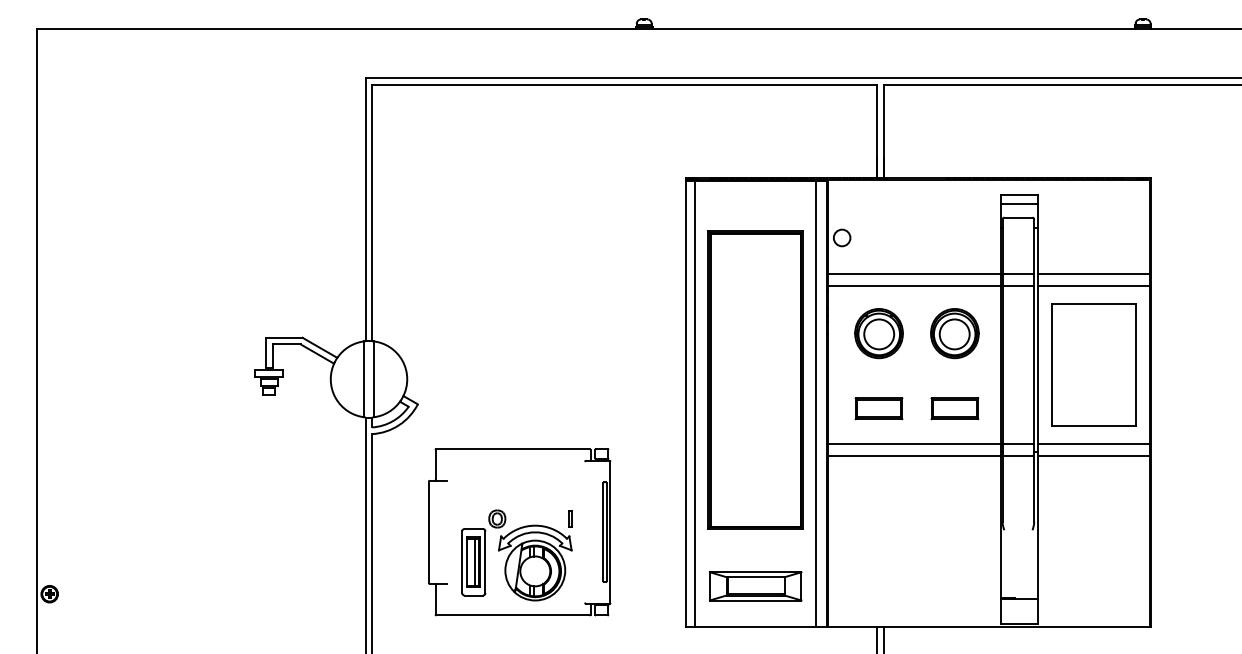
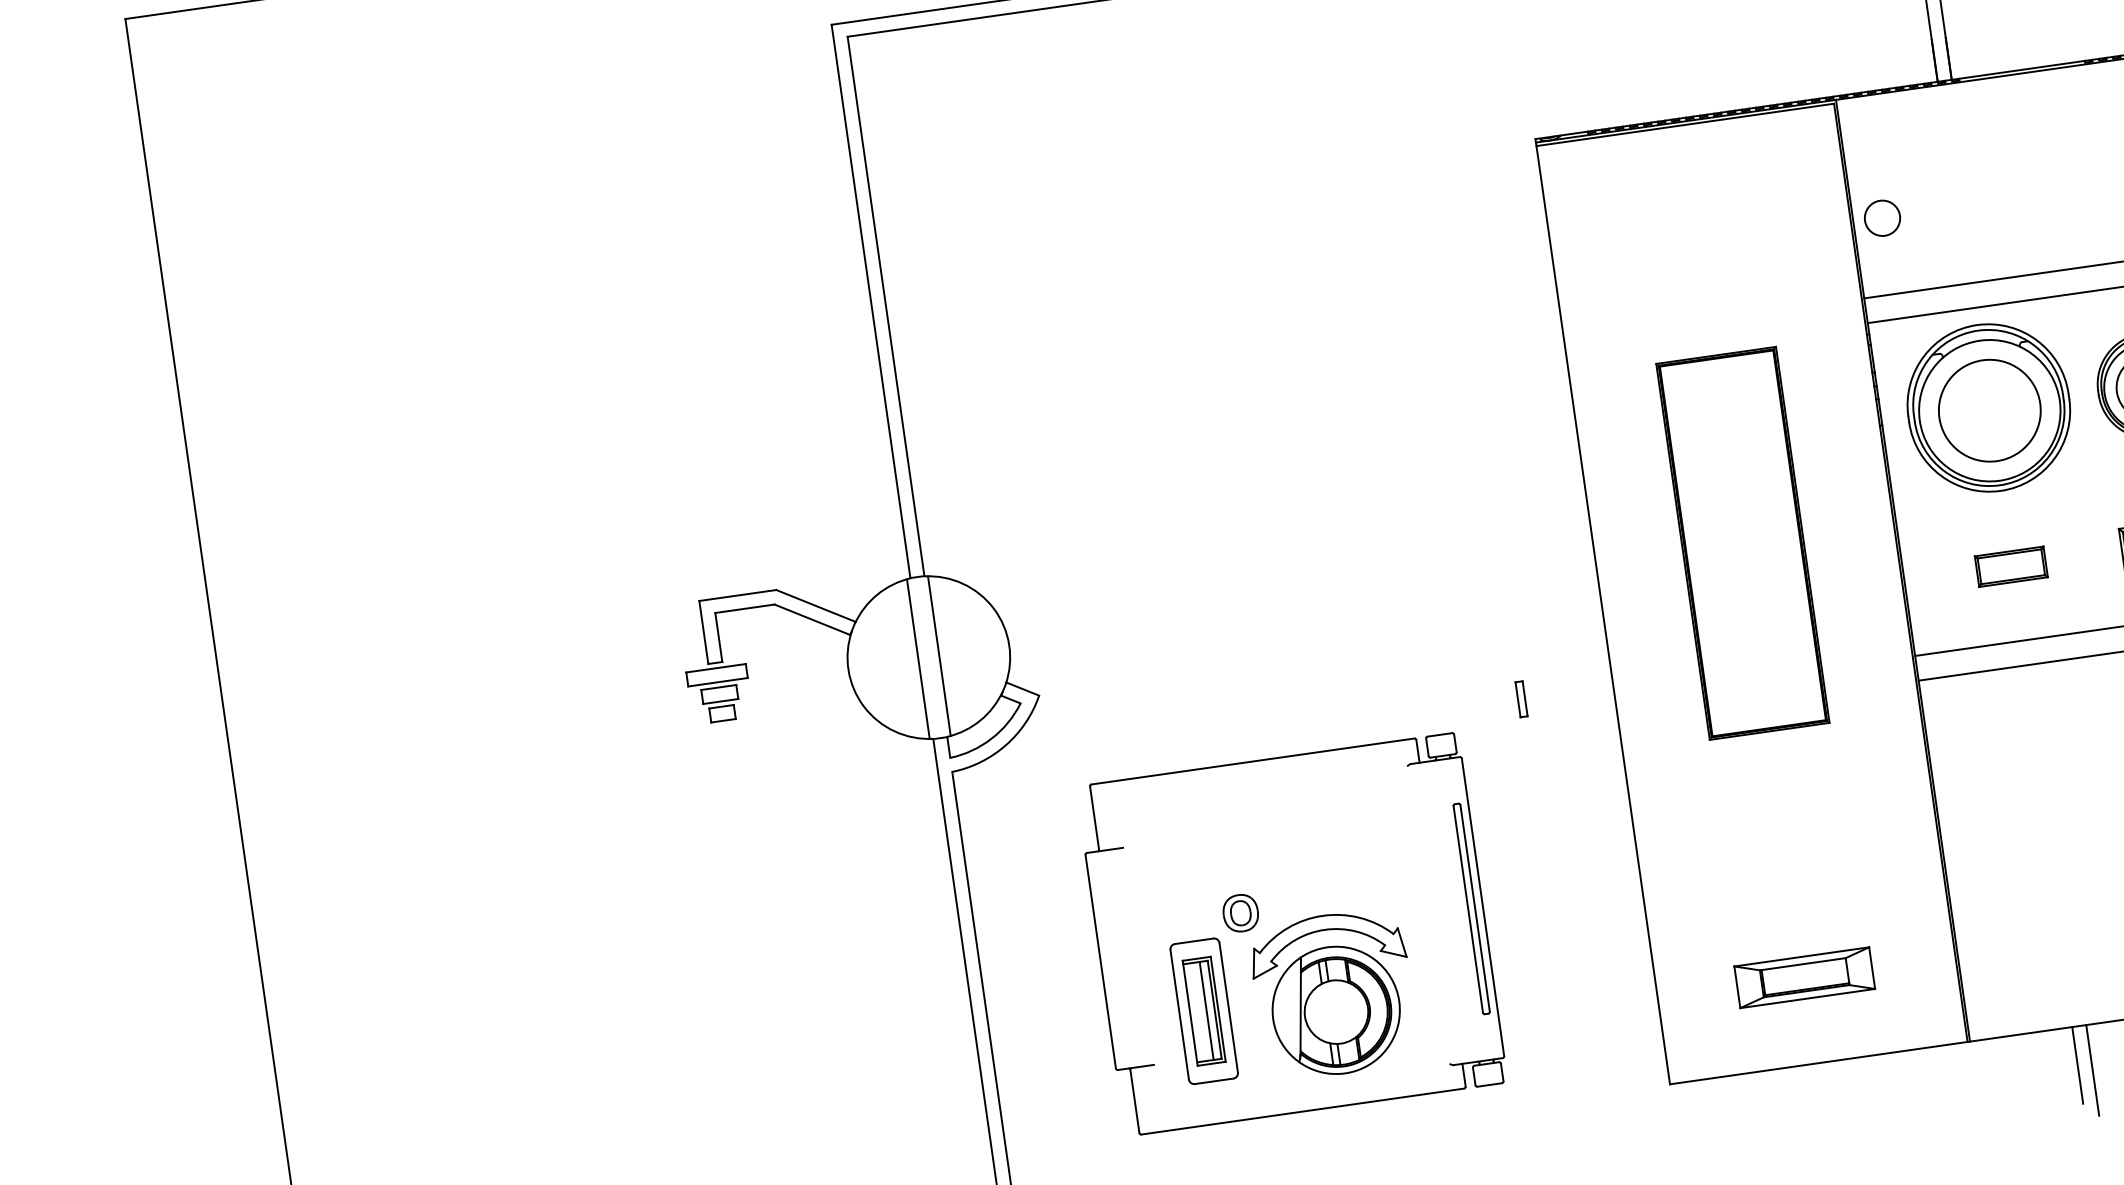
part: (878, 333) -> (1987, 408), size x1.6
part: (755, 379) -> (1742, 542), size x0.6
line: (694, 404) -> (1621, 613), removed
line: (816, 404) -> (1878, 576), removed
part: (878, 408) -> (2010, 566), size x0.7
part: (570, 518) -> (1522, 698), moved
part: (755, 586) -> (1804, 977), size x0.7

